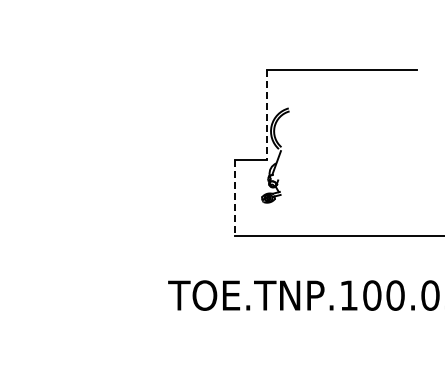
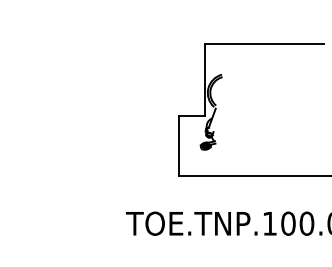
line: (266, 115) -> (204, 80), dashed -> solid
line: (234, 198) -> (178, 146), dashed -> solid

